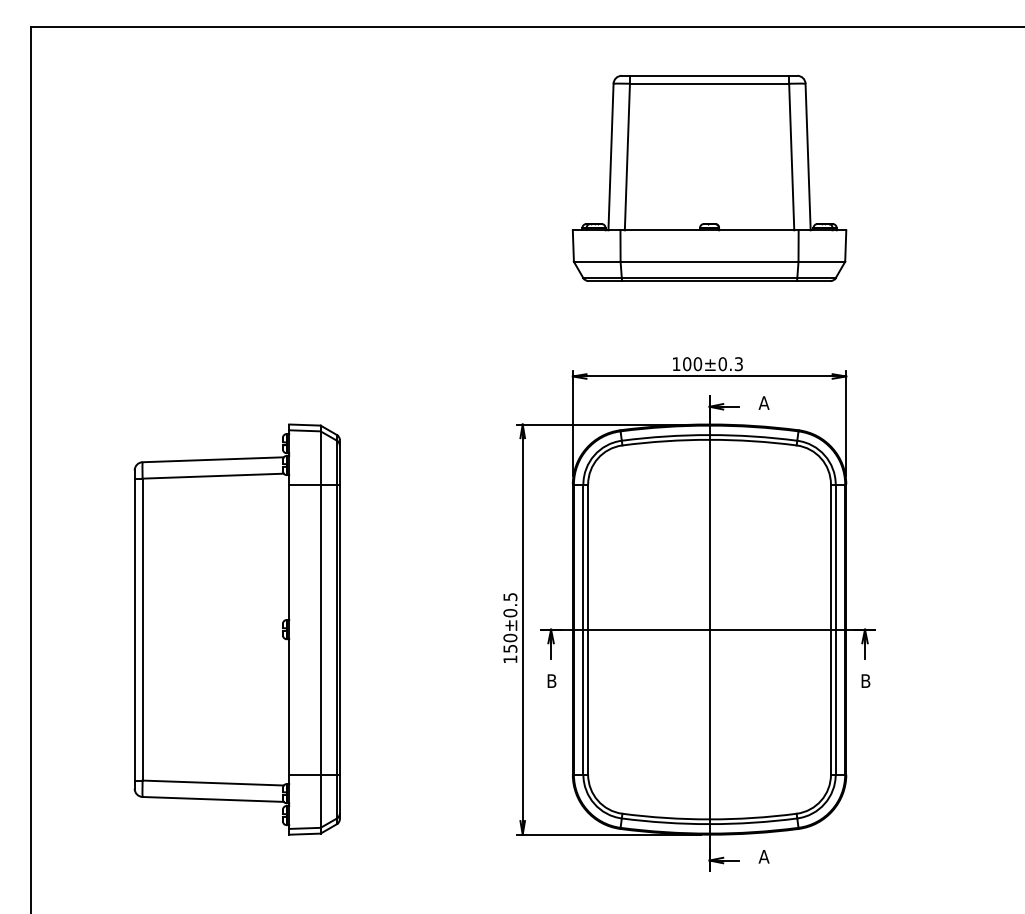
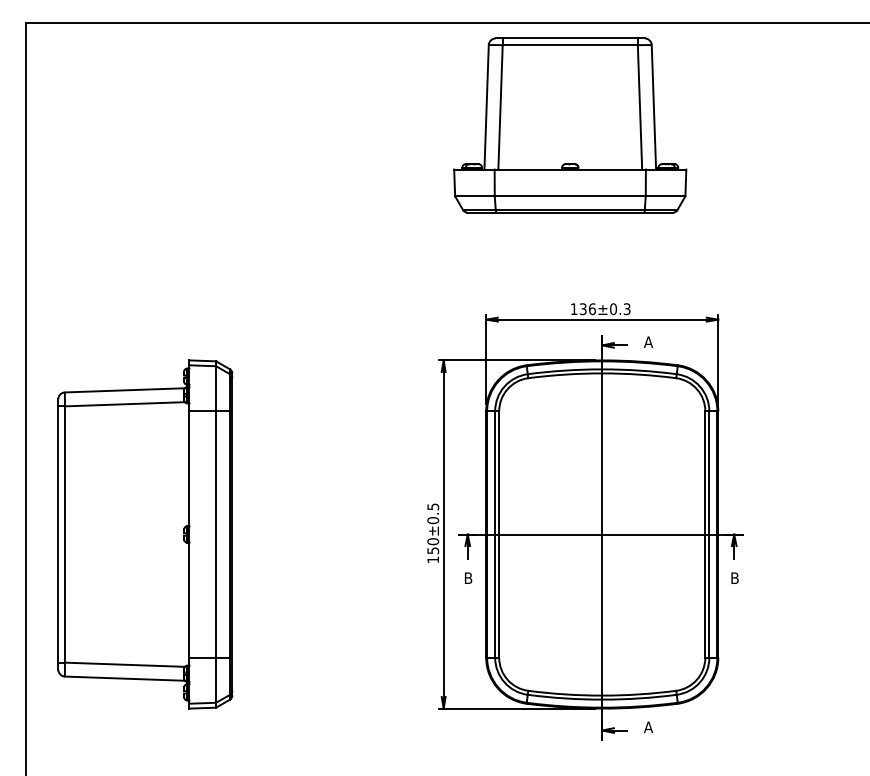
part: (709, 178) -> (570, 125), moved
text: (692, 364) -> (587, 309), 100±0.3 -> 136±0.3
part: (237, 629) -> (145, 534), moved

